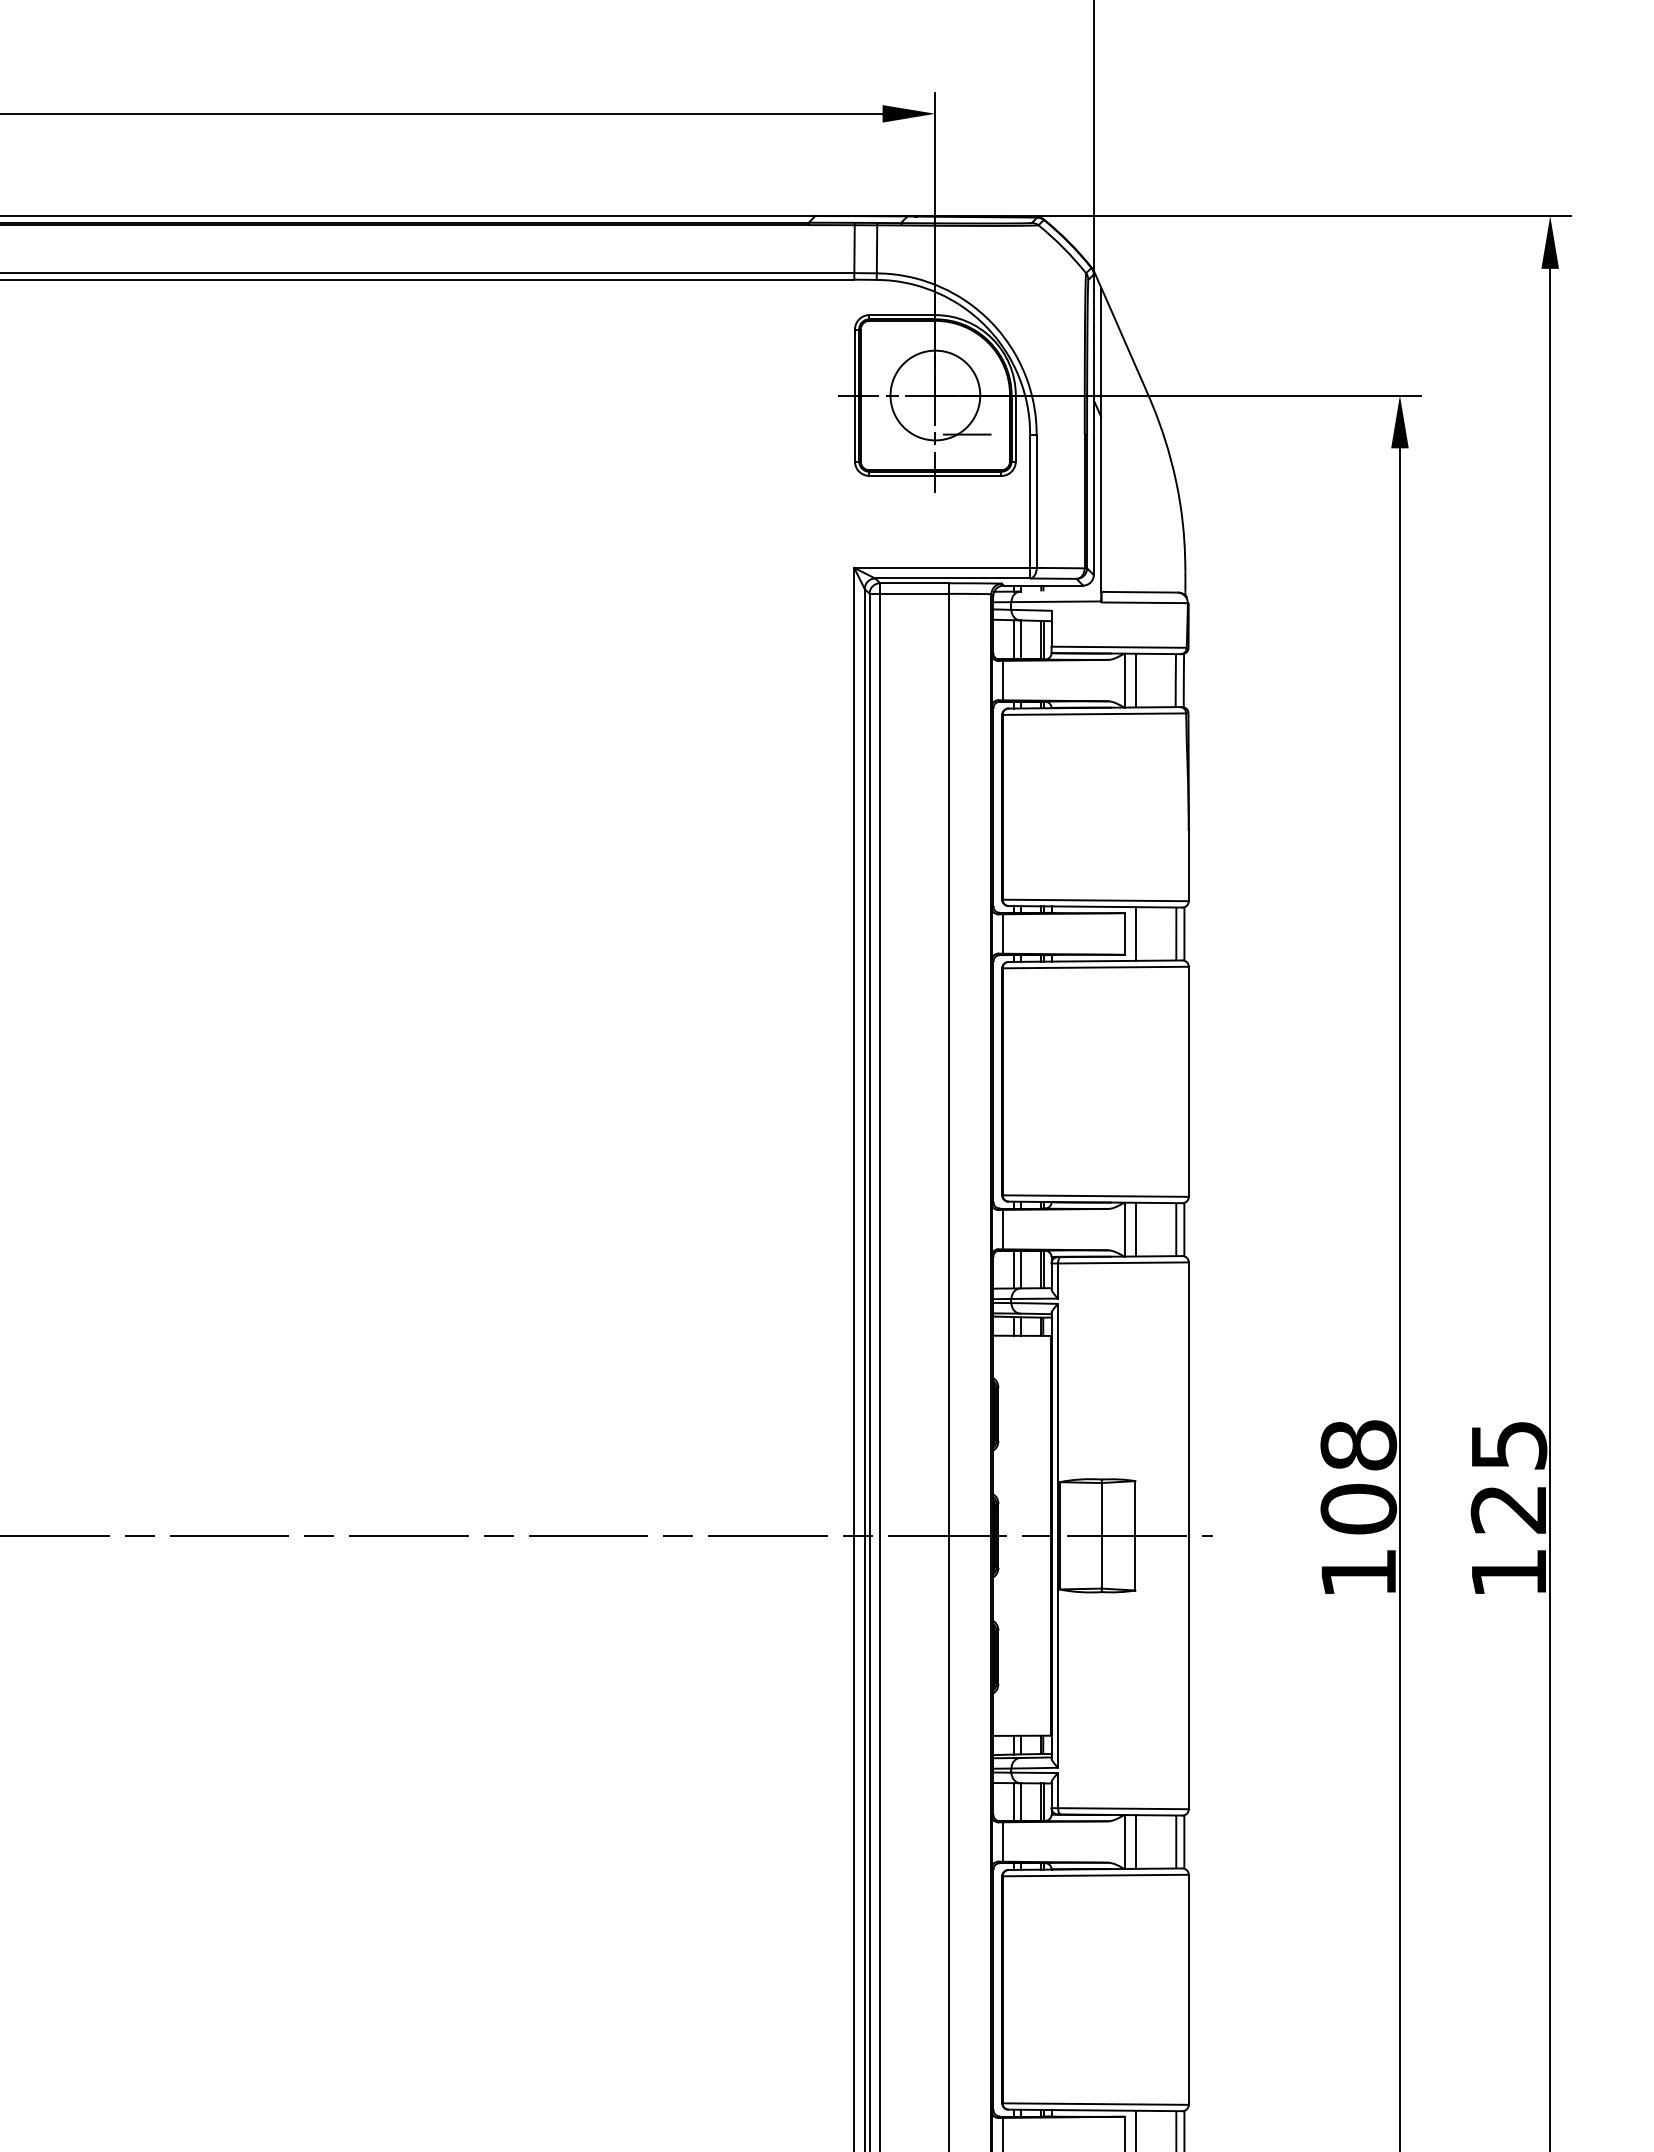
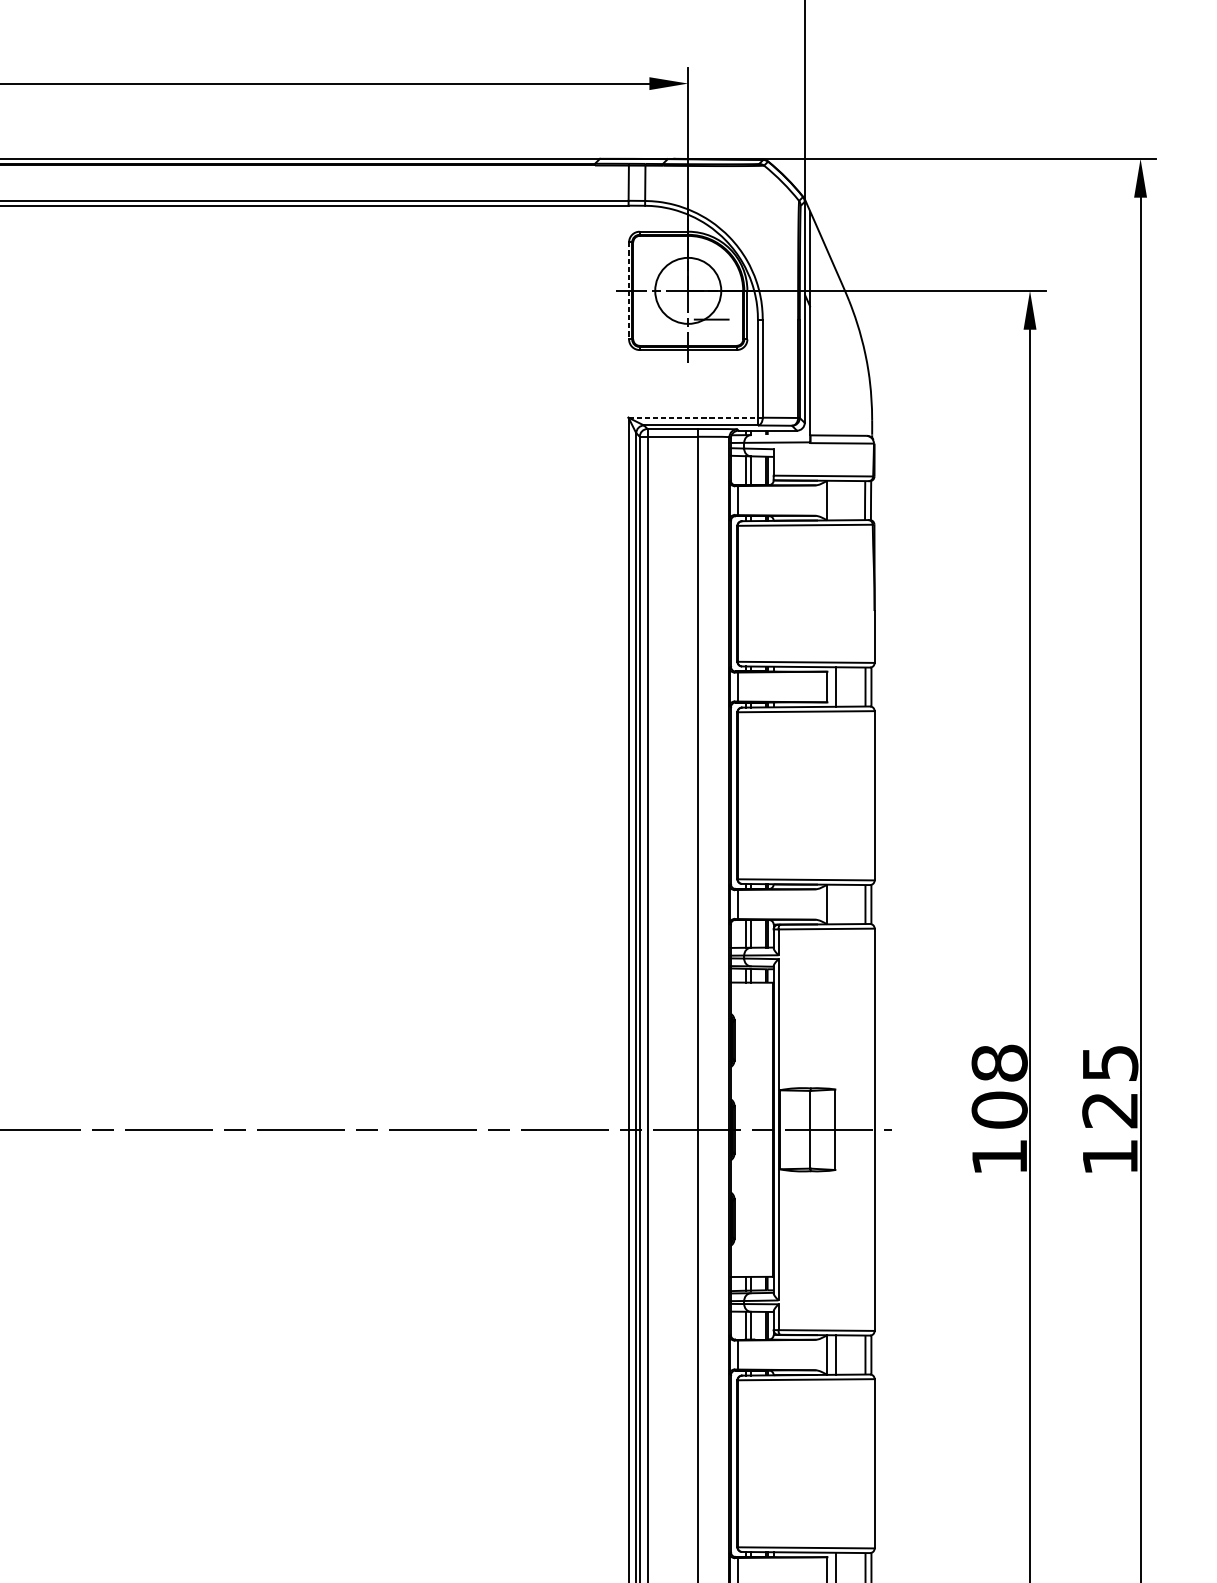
line: (854, 395) -> (628, 290), solid -> dashed
line: (942, 567) -> (693, 417), solid -> dashed
line: (1136, 680) -> (836, 500), removed
line: (1136, 1229) -> (836, 904), removed

